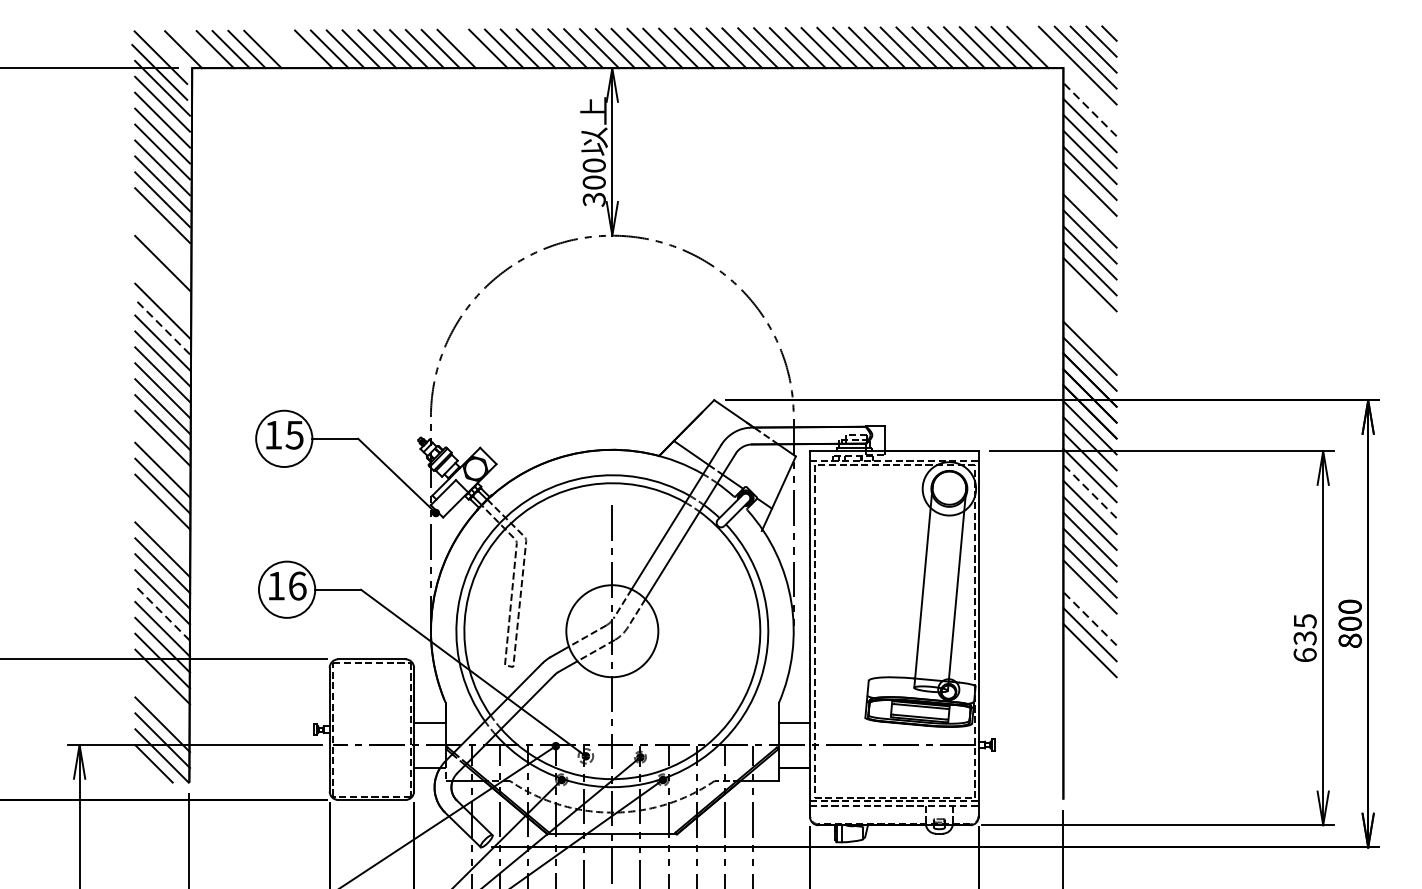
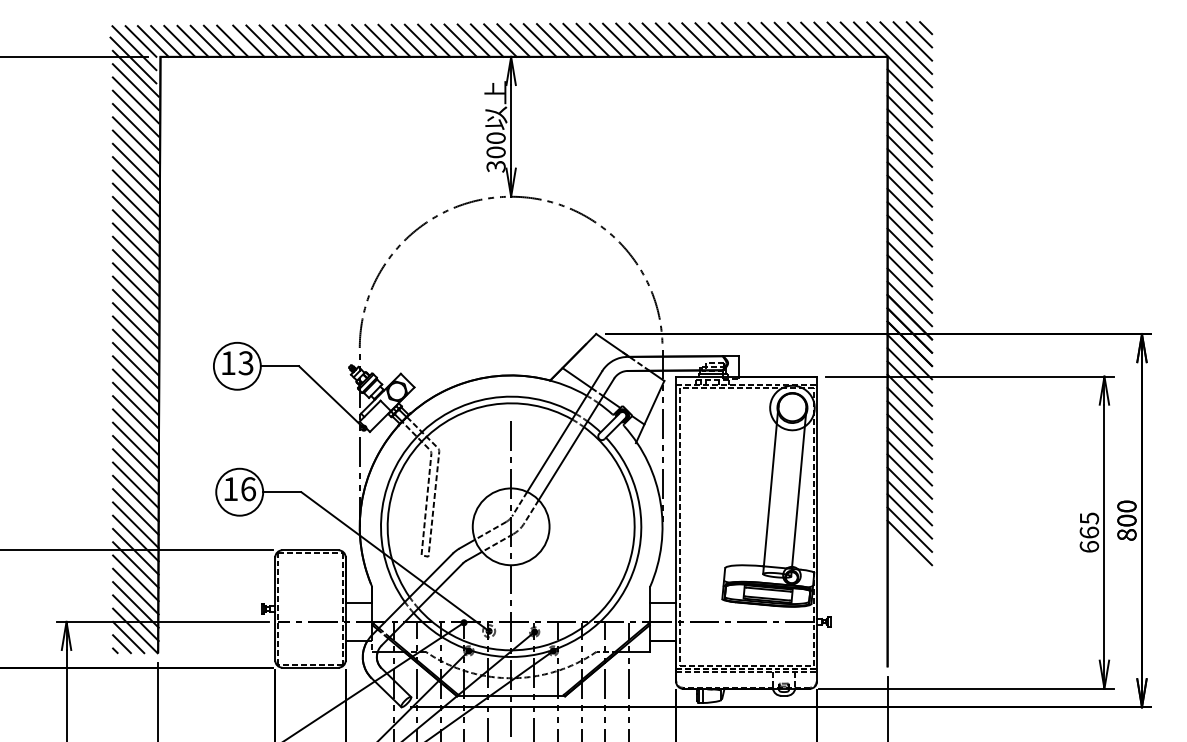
line: (199, 48) -> (166, 40), added
line: (278, 48) -> (232, 40), added
line: (297, 48) -> (248, 40), added
line: (472, 48) -> (394, 40), added
line: (168, 49) -> (140, 41), added
line: (1070, 73) -> (893, 61), added
line: (1089, 109) -> (909, 91), dashed -> solid
line: (1089, 204) -> (909, 170), added
line: (162, 231) -> (135, 193), added
line: (162, 247) -> (135, 206), added
line: (162, 278) -> (135, 232), added
line: (162, 295) -> (135, 246), added
line: (1089, 300) -> (909, 250), added
line: (1089, 315) -> (909, 263), added
line: (162, 326) -> (135, 272), dashed -> solid
line: (1089, 332) -> (909, 277), added
text: (294, 434) -> (245, 362), 15 -> 13
line: (162, 454) -> (135, 379), added
line: (1089, 490) -> (909, 409), dashed -> solid
line: (162, 518) -> (135, 432), added
line: (162, 533) -> (135, 445), added
line: (1089, 602) -> (909, 502), added
line: (162, 612) -> (135, 511), dashed -> solid
line: (1089, 618) -> (909, 516), dashed -> solid
text: (1305, 638) -> (1089, 532), 635 -> 665
line: (162, 693) -> (135, 578), added
line: (162, 708) -> (135, 591), added
part: (145, 772) -> (121, 644), added

